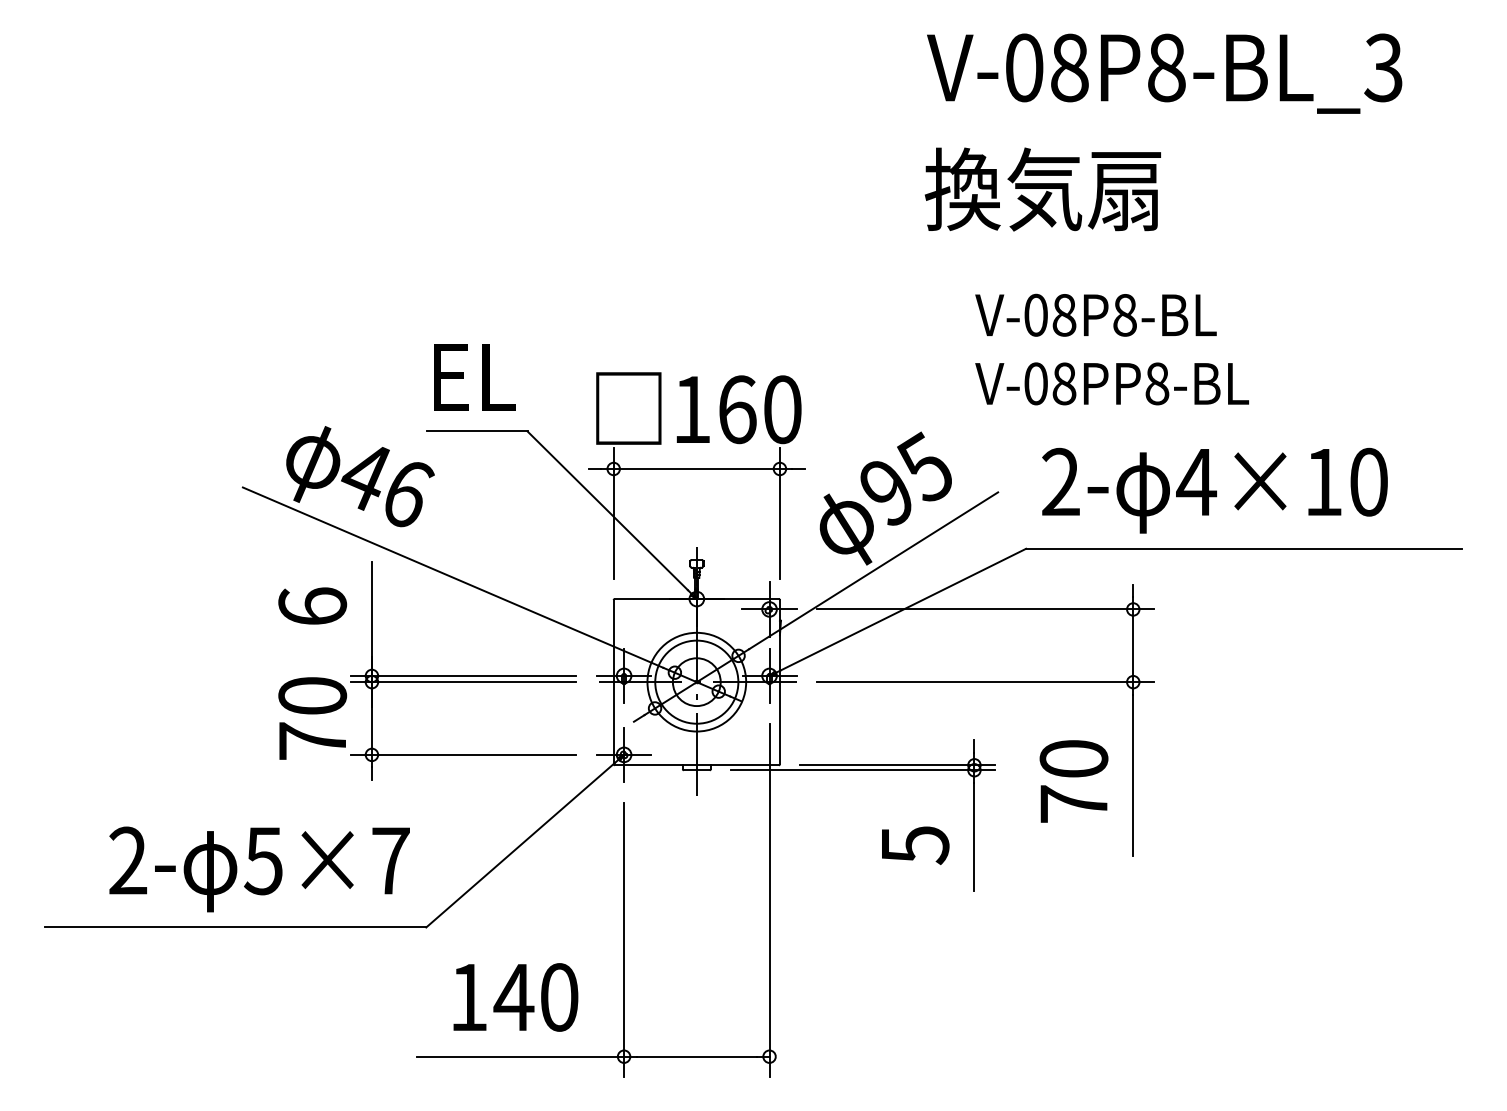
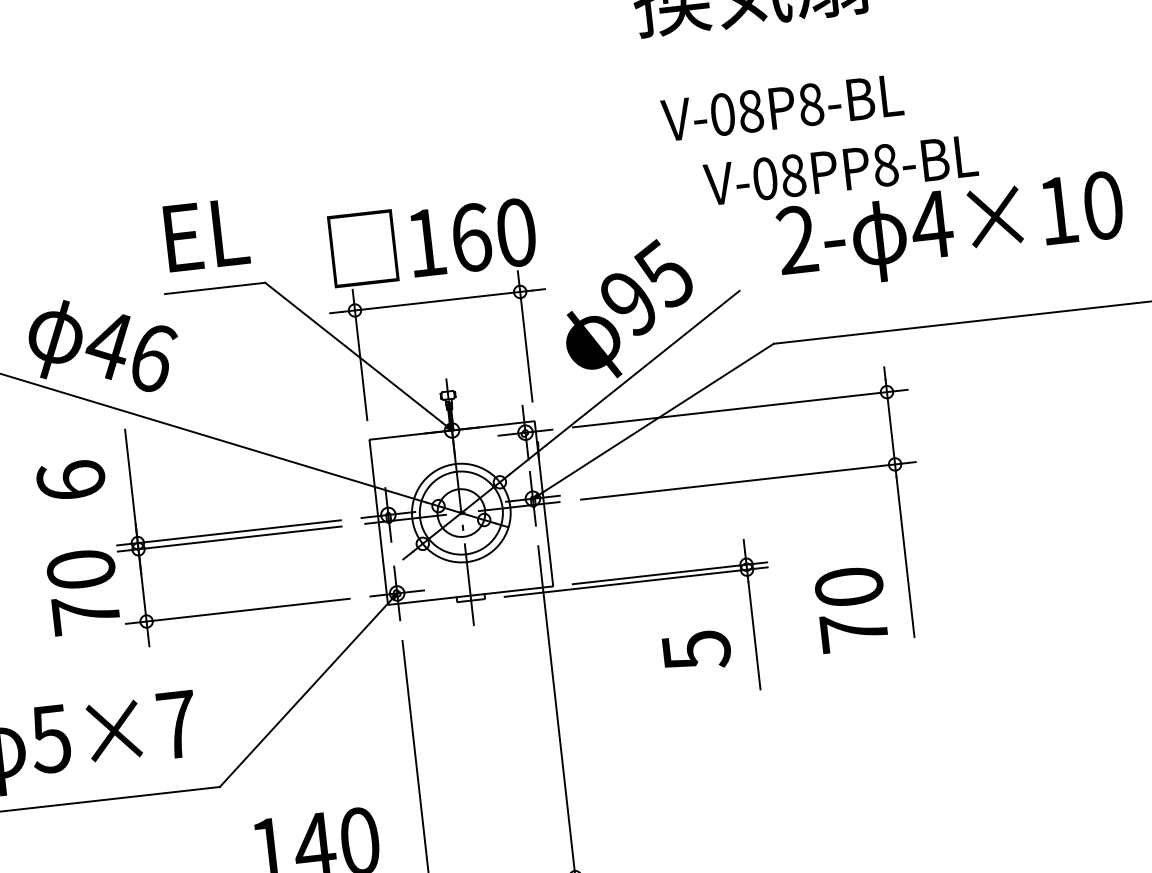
text: (1095, 314) -> (781, 107), moved
text: (1214, 490) -> (950, 231), moved
text: (1073, 781) -> (851, 609), moved

